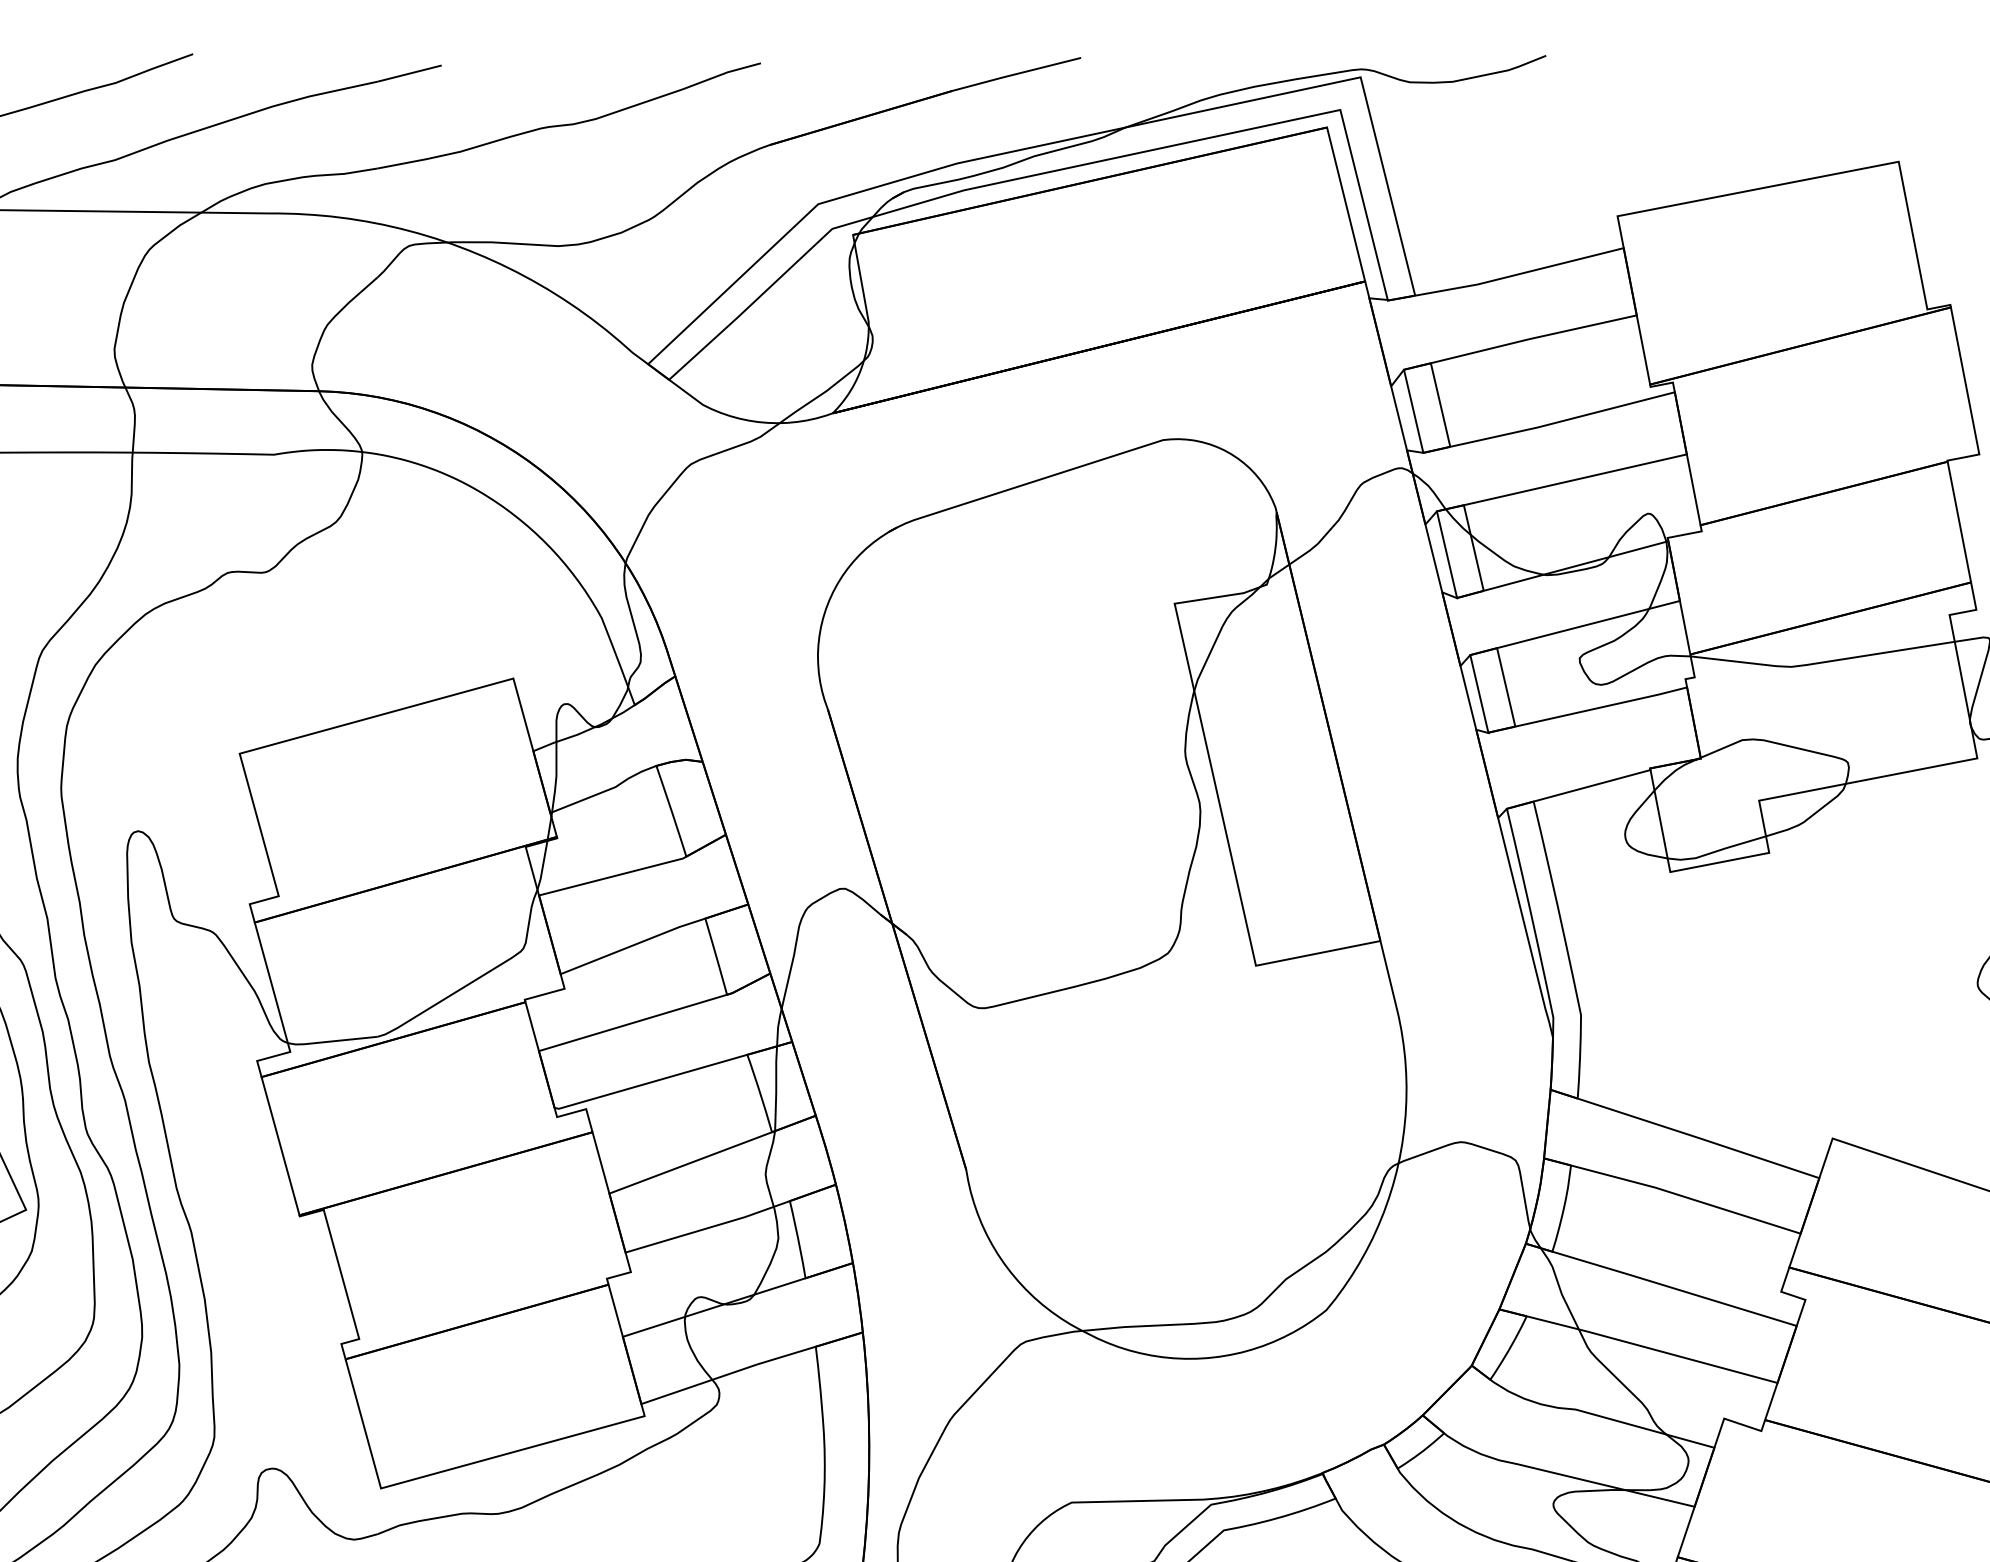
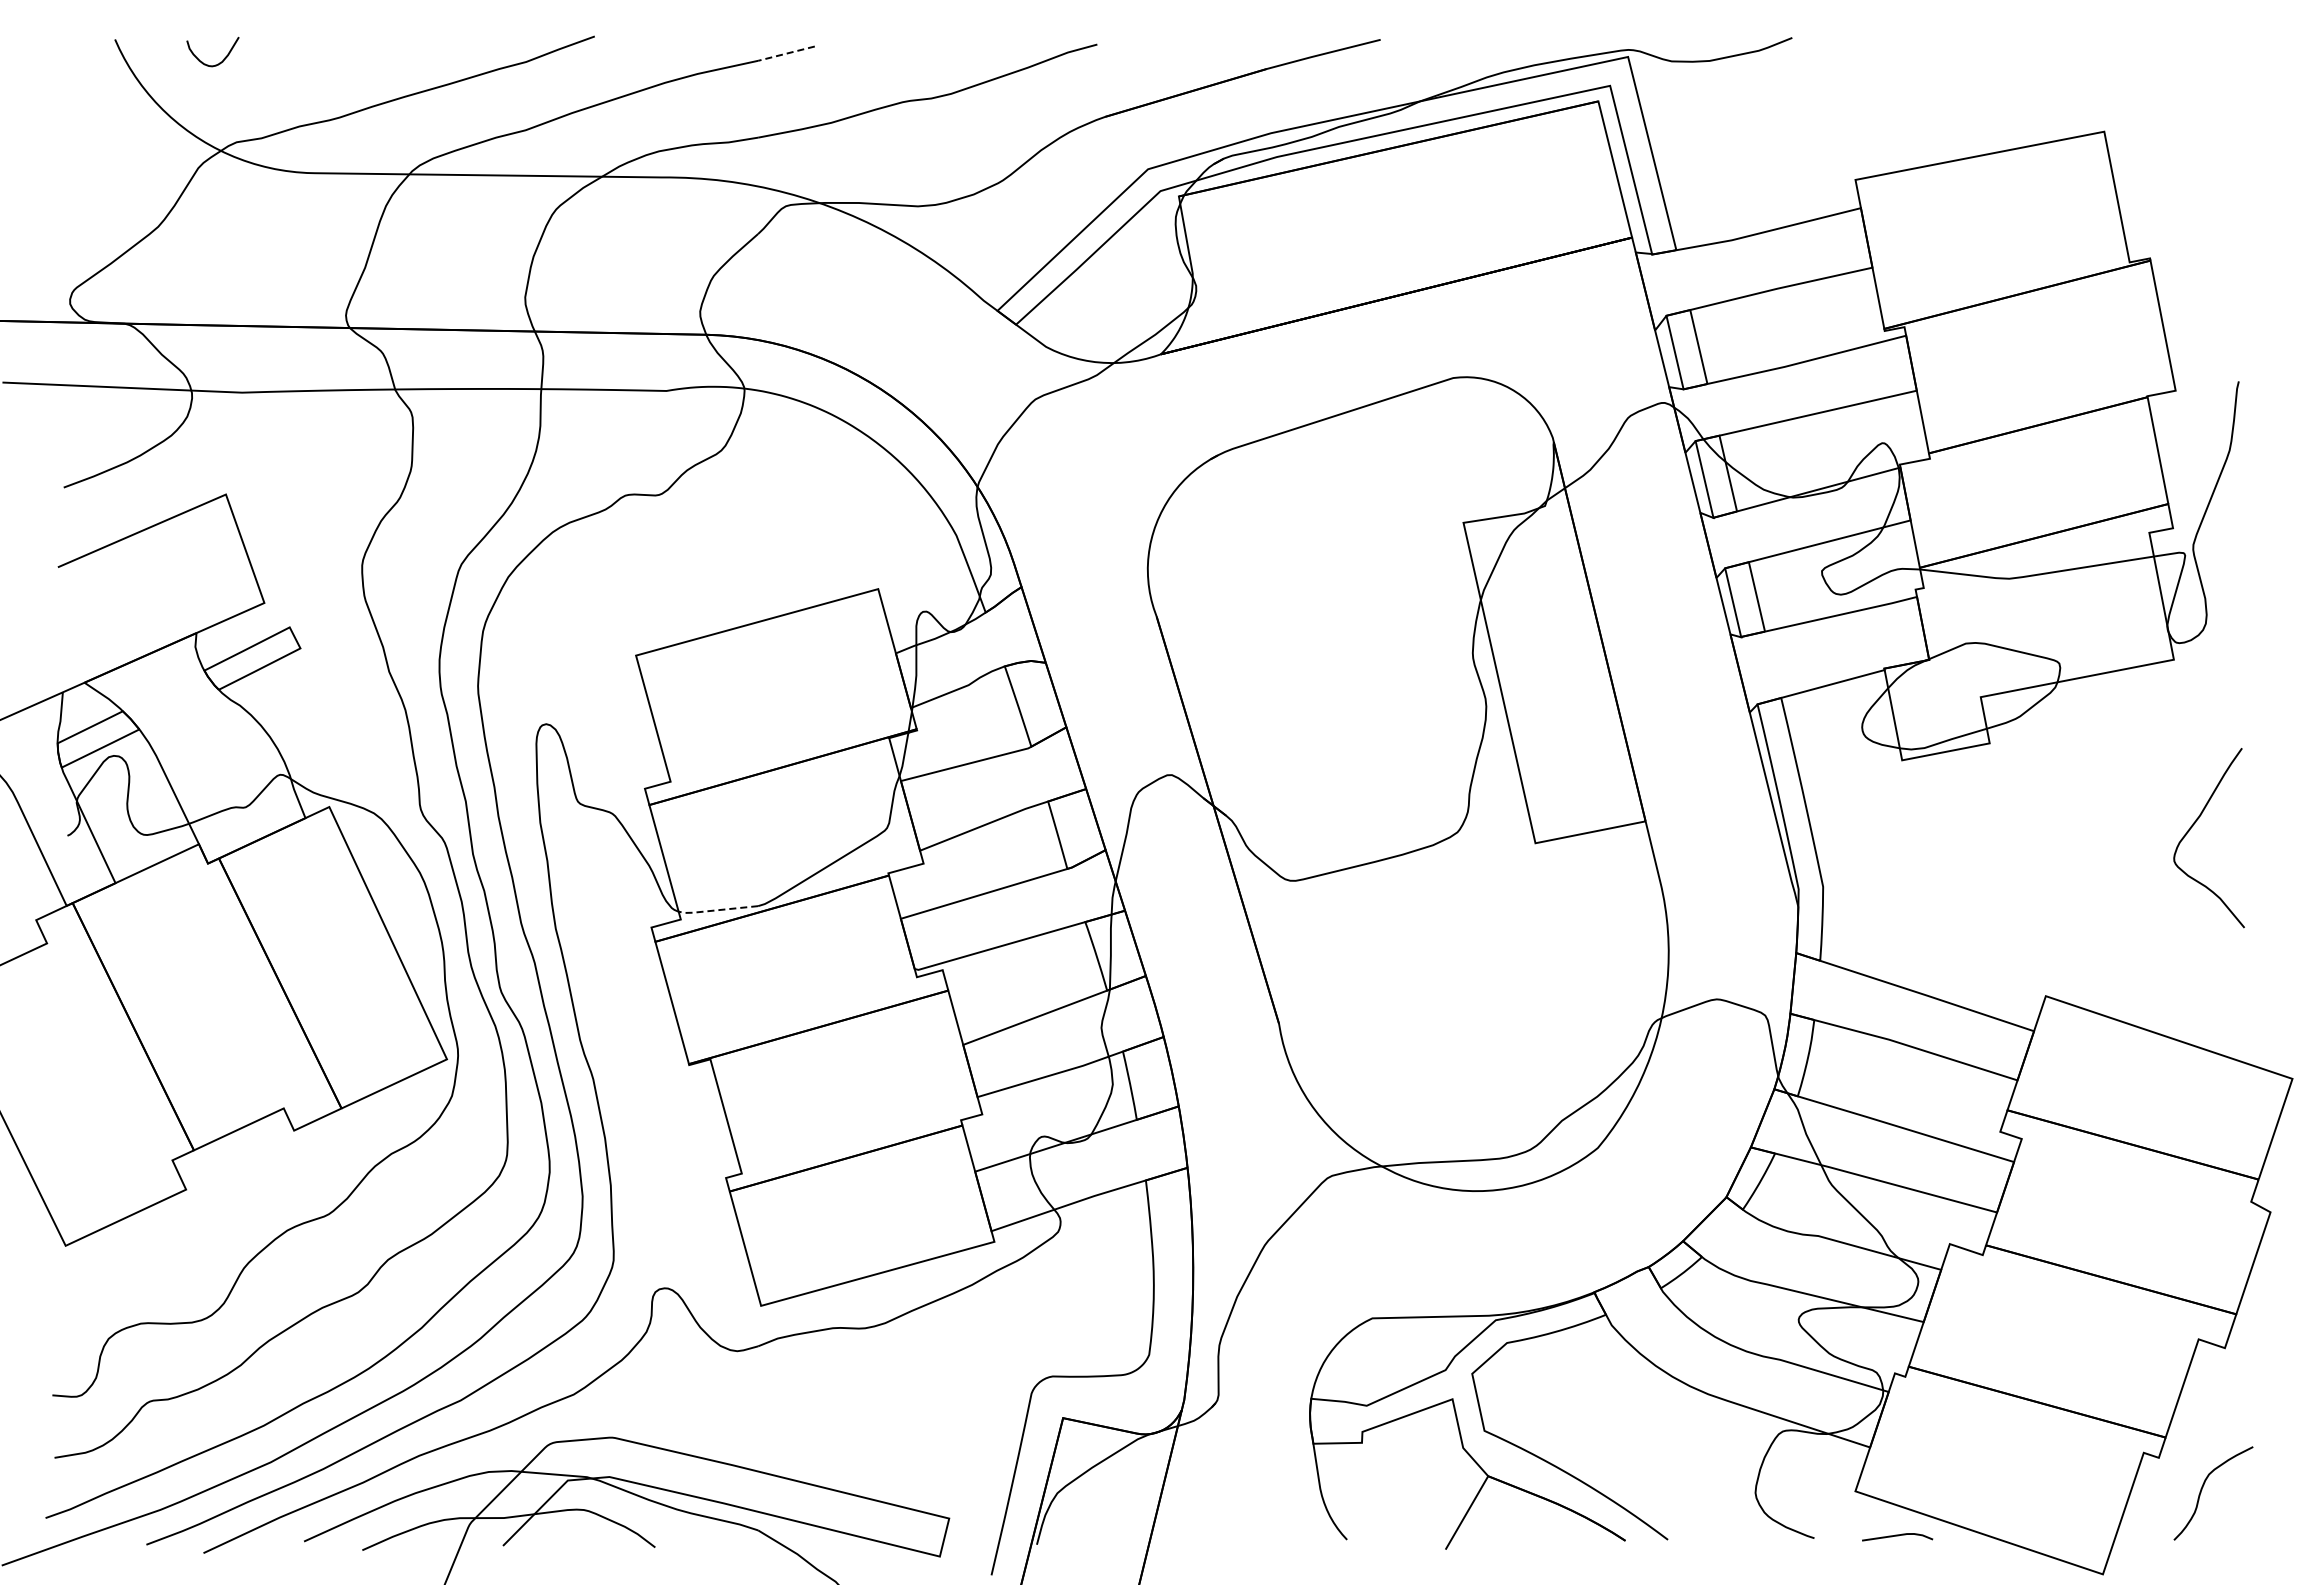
line: (409, 73) -> (786, 53), solid -> dashed
line: (330, 1041) -> (716, 910), solid -> dashed

